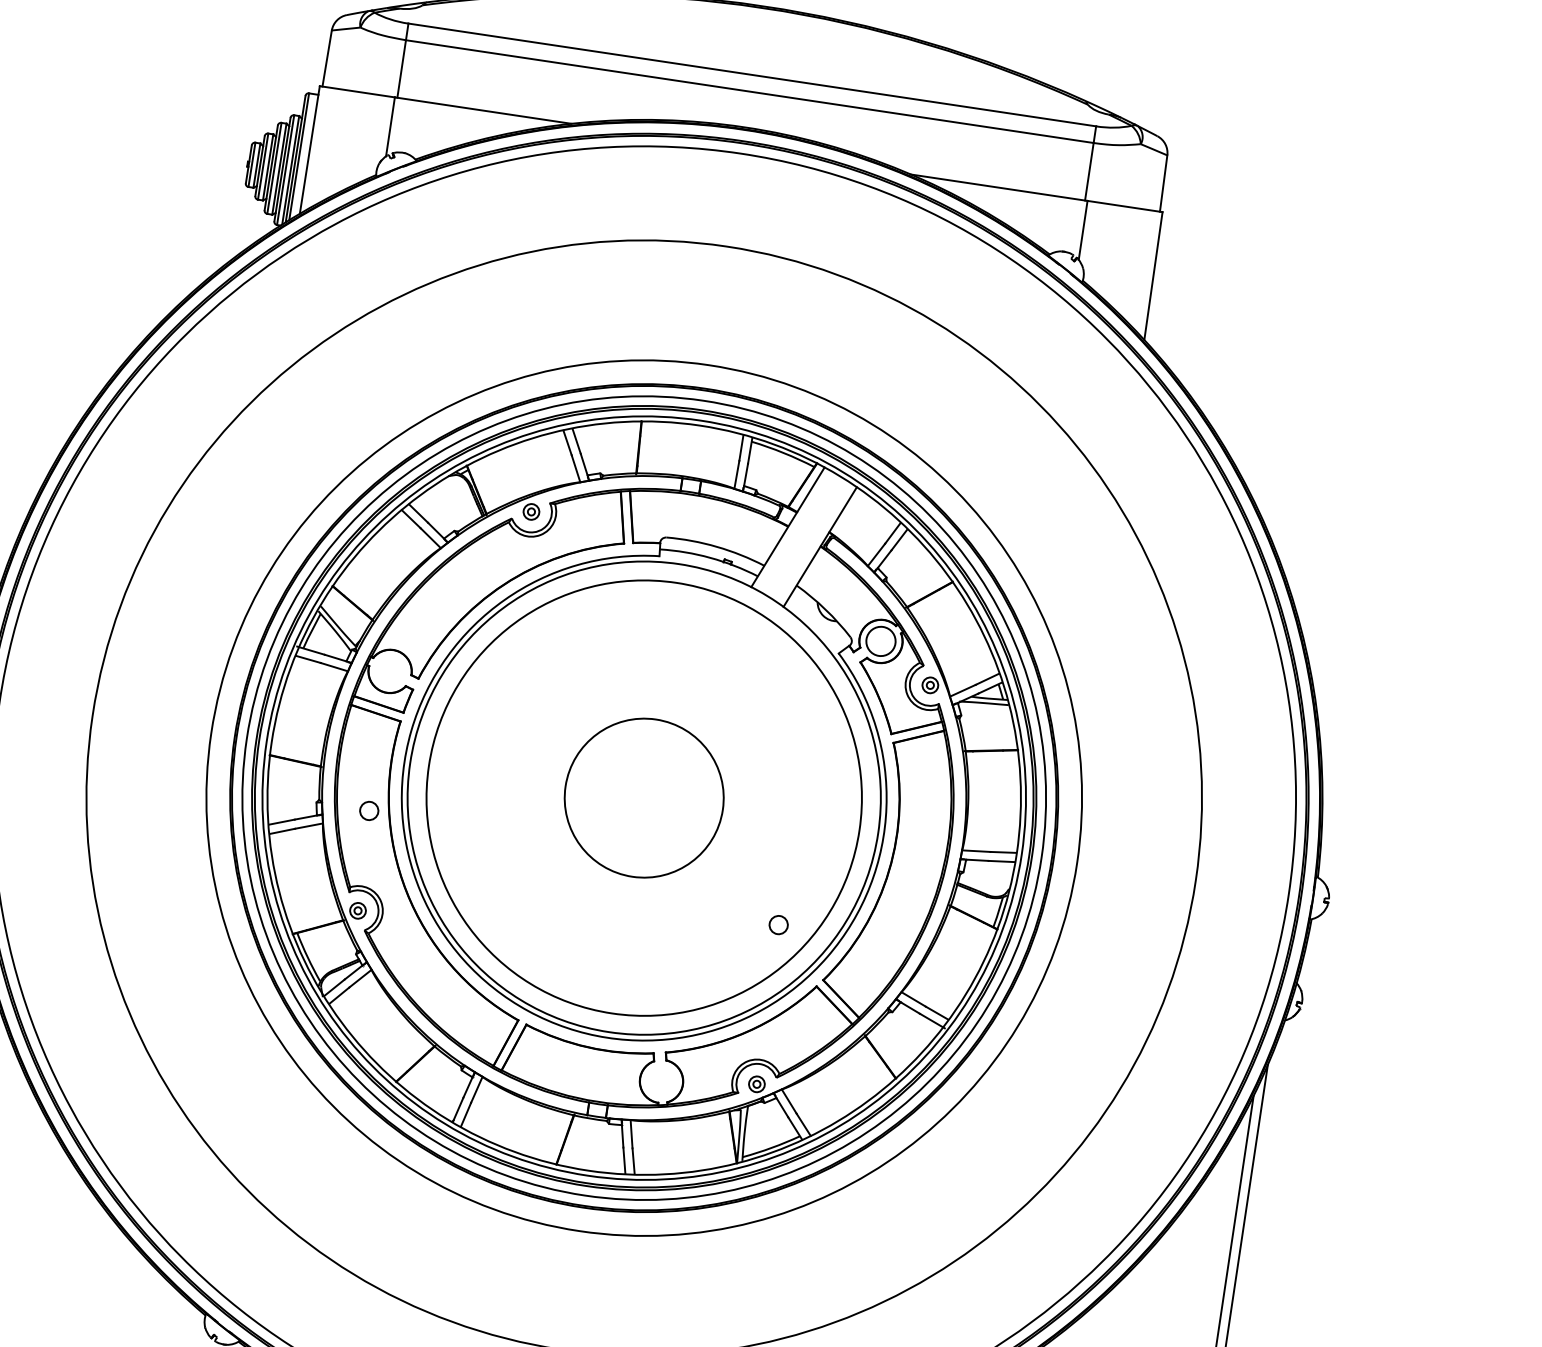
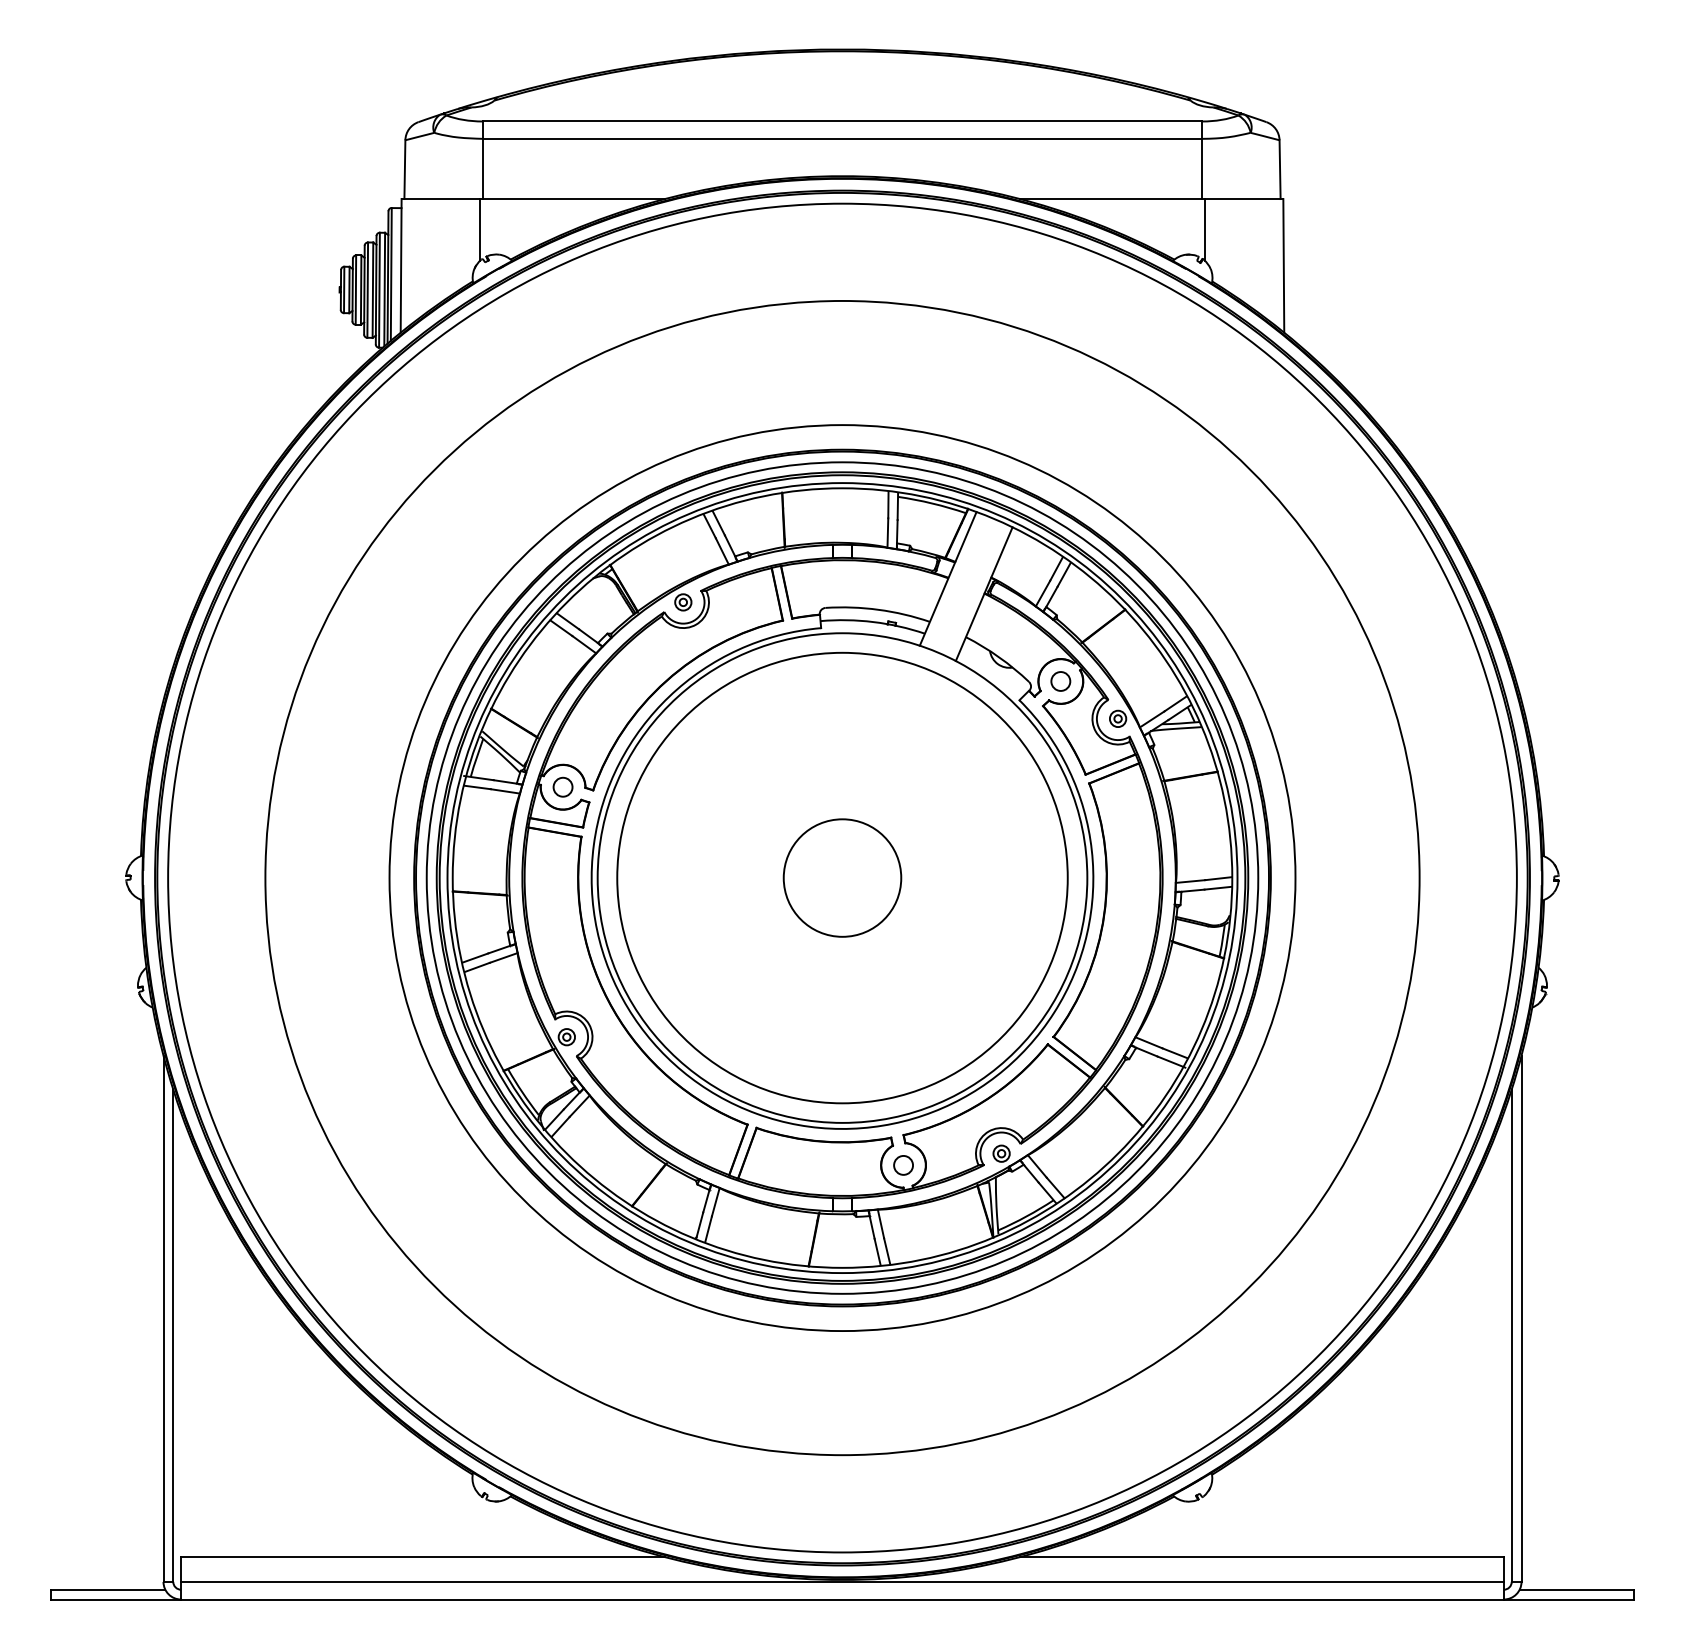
circle: (880, 641) -> (1060, 681), size x0.62
circle: (644, 797) -> (842, 877), size x0.71
circle: (368, 810) -> (562, 786), moved
circle: (778, 925) -> (903, 1165), moved

